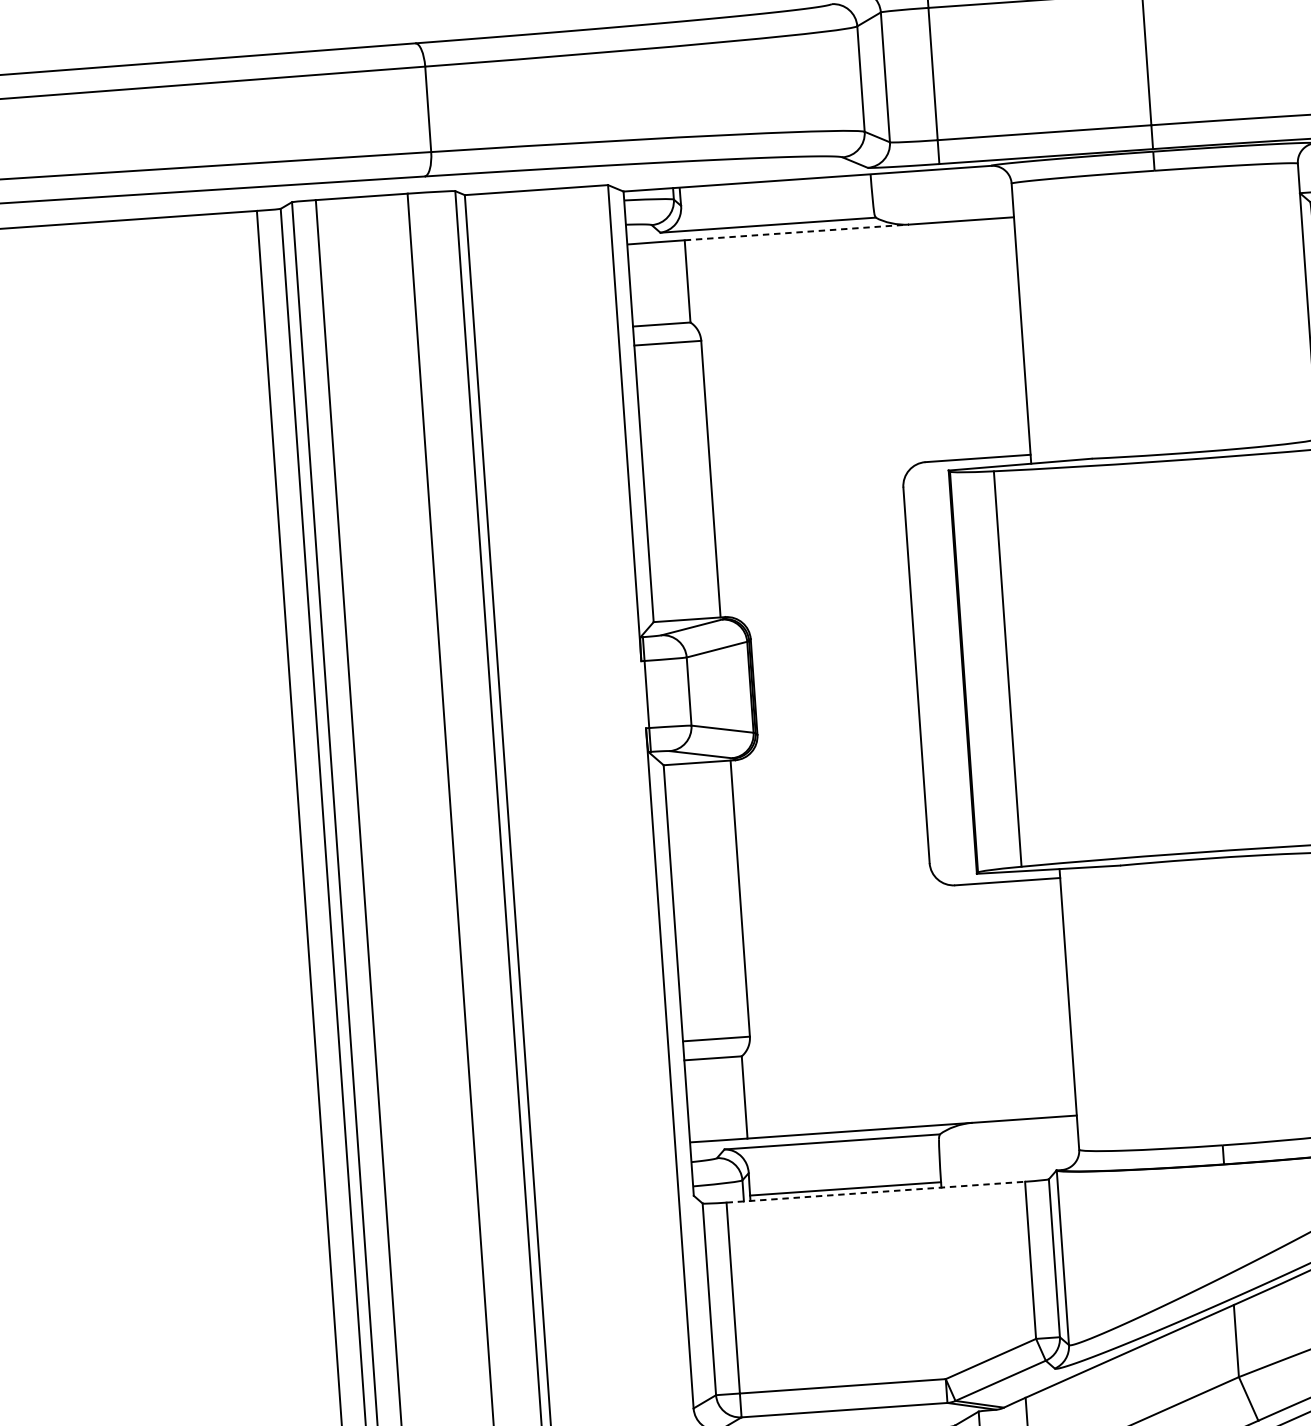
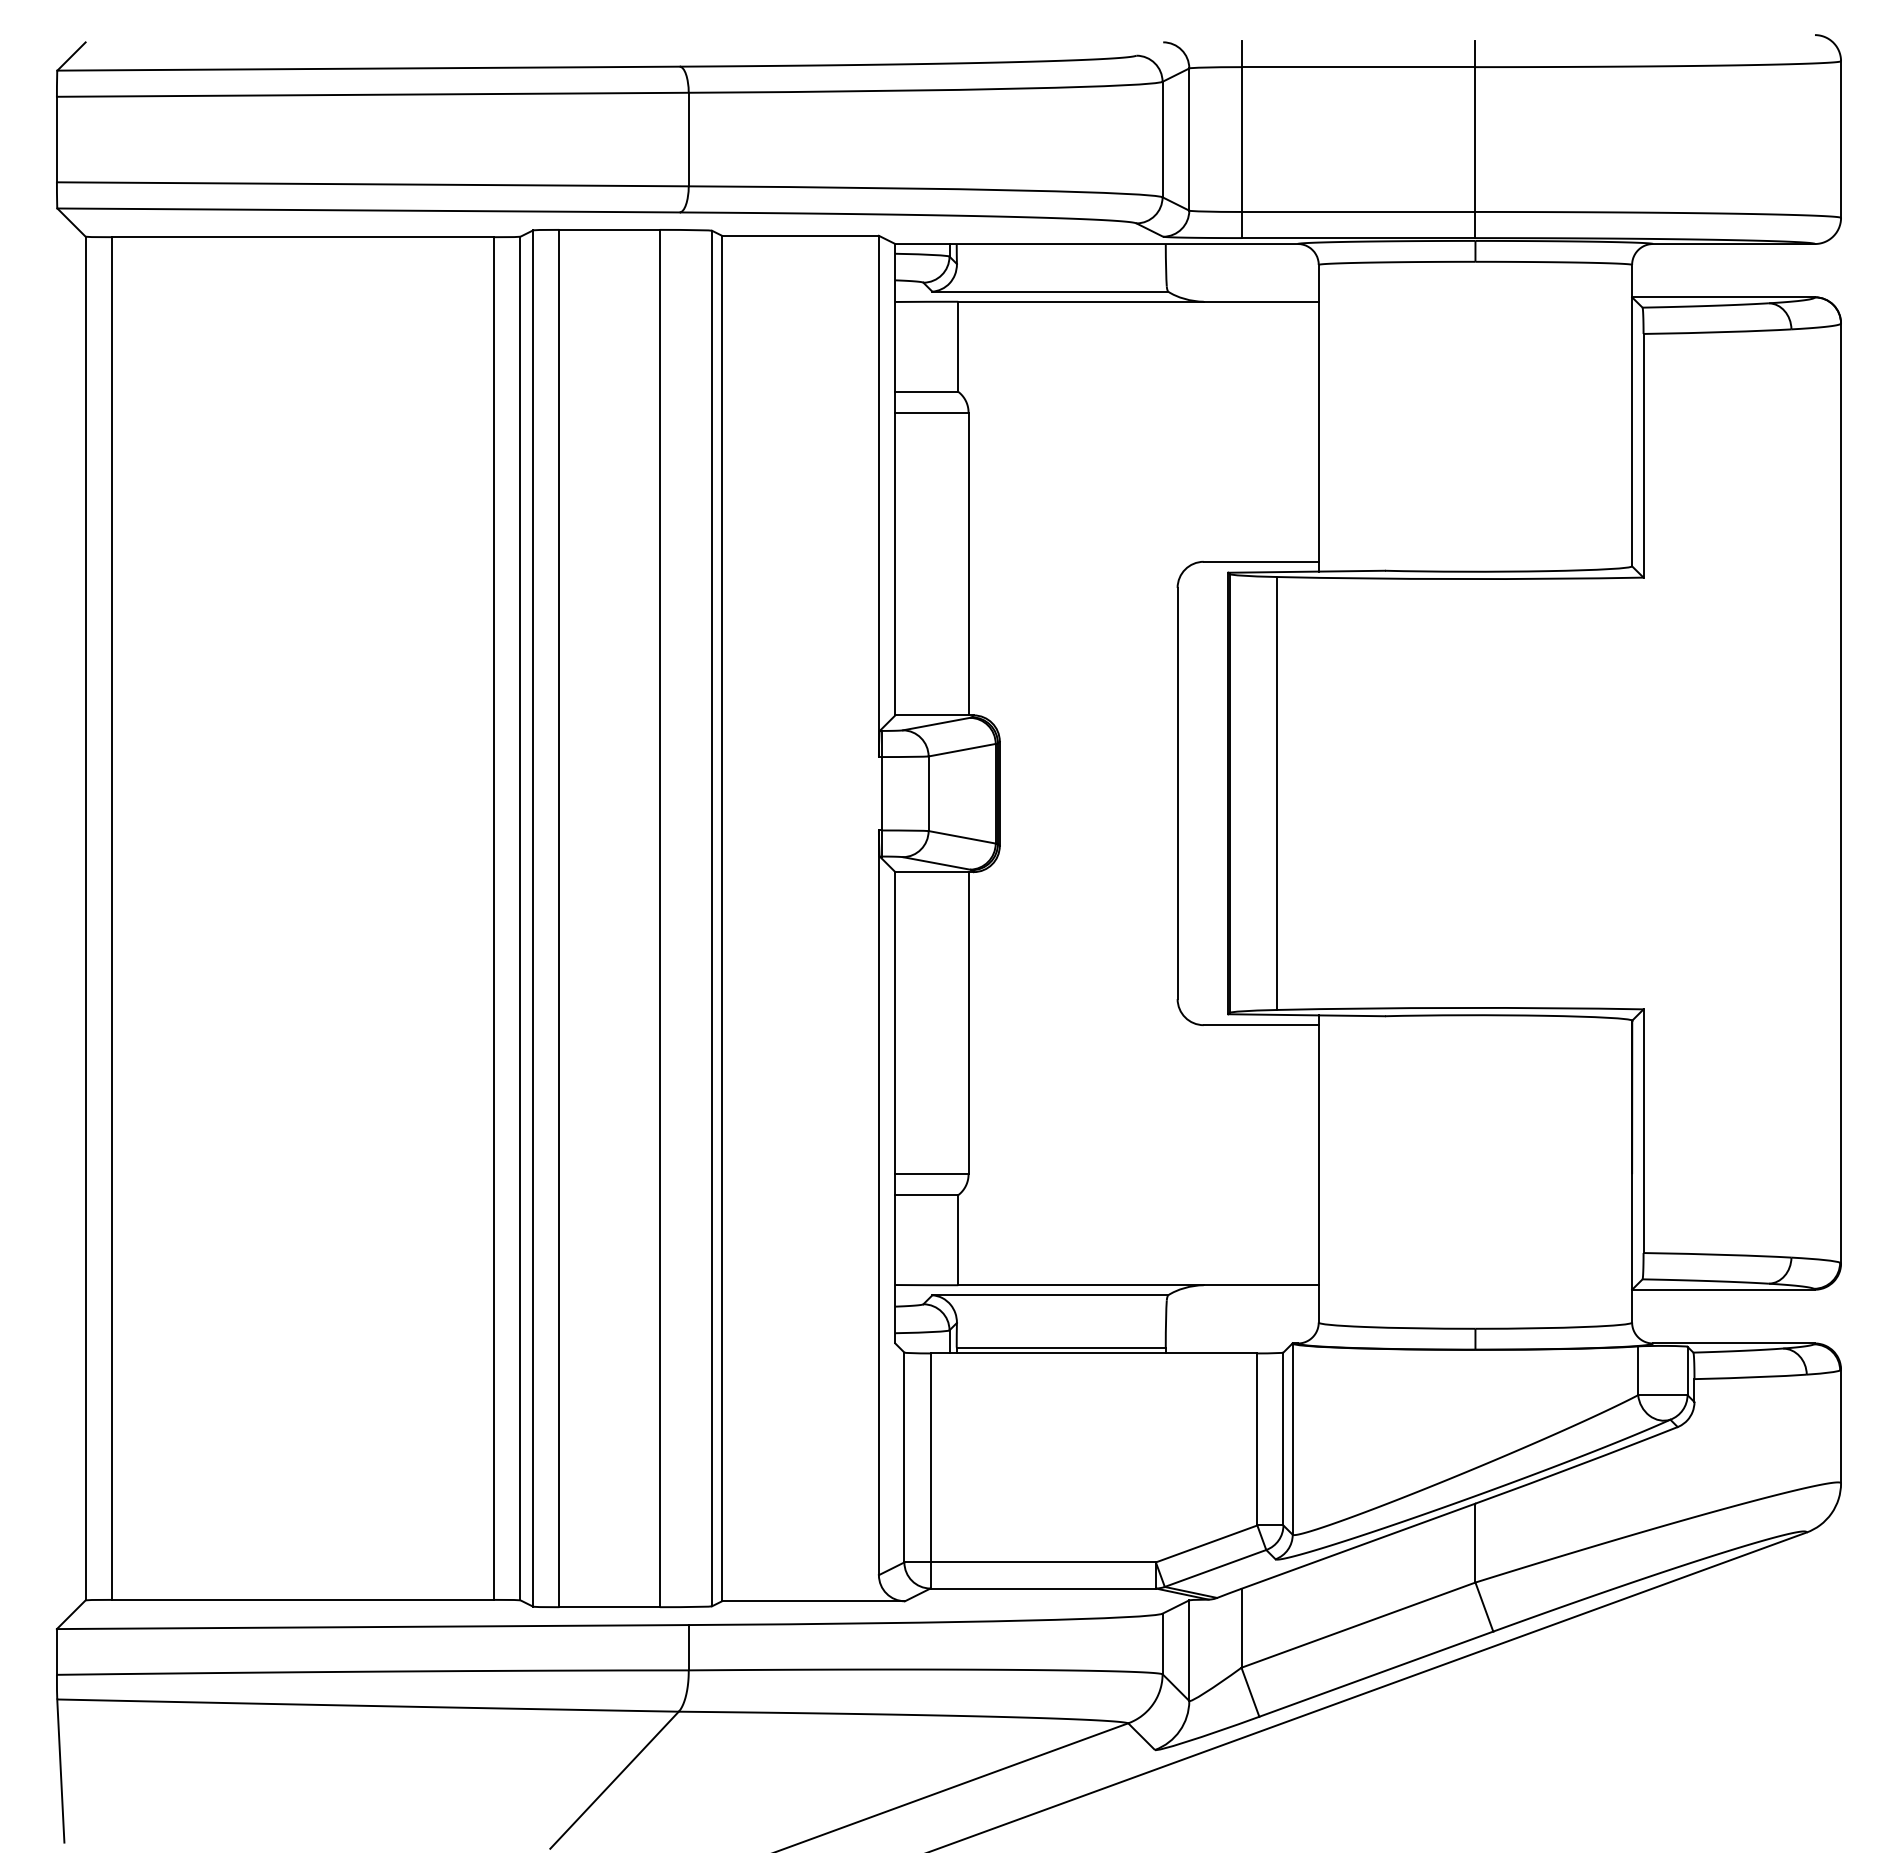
line: (796, 232) -> (1080, 301), dashed -> solid
line: (876, 1192) -> (1094, 1353), dashed -> solid

